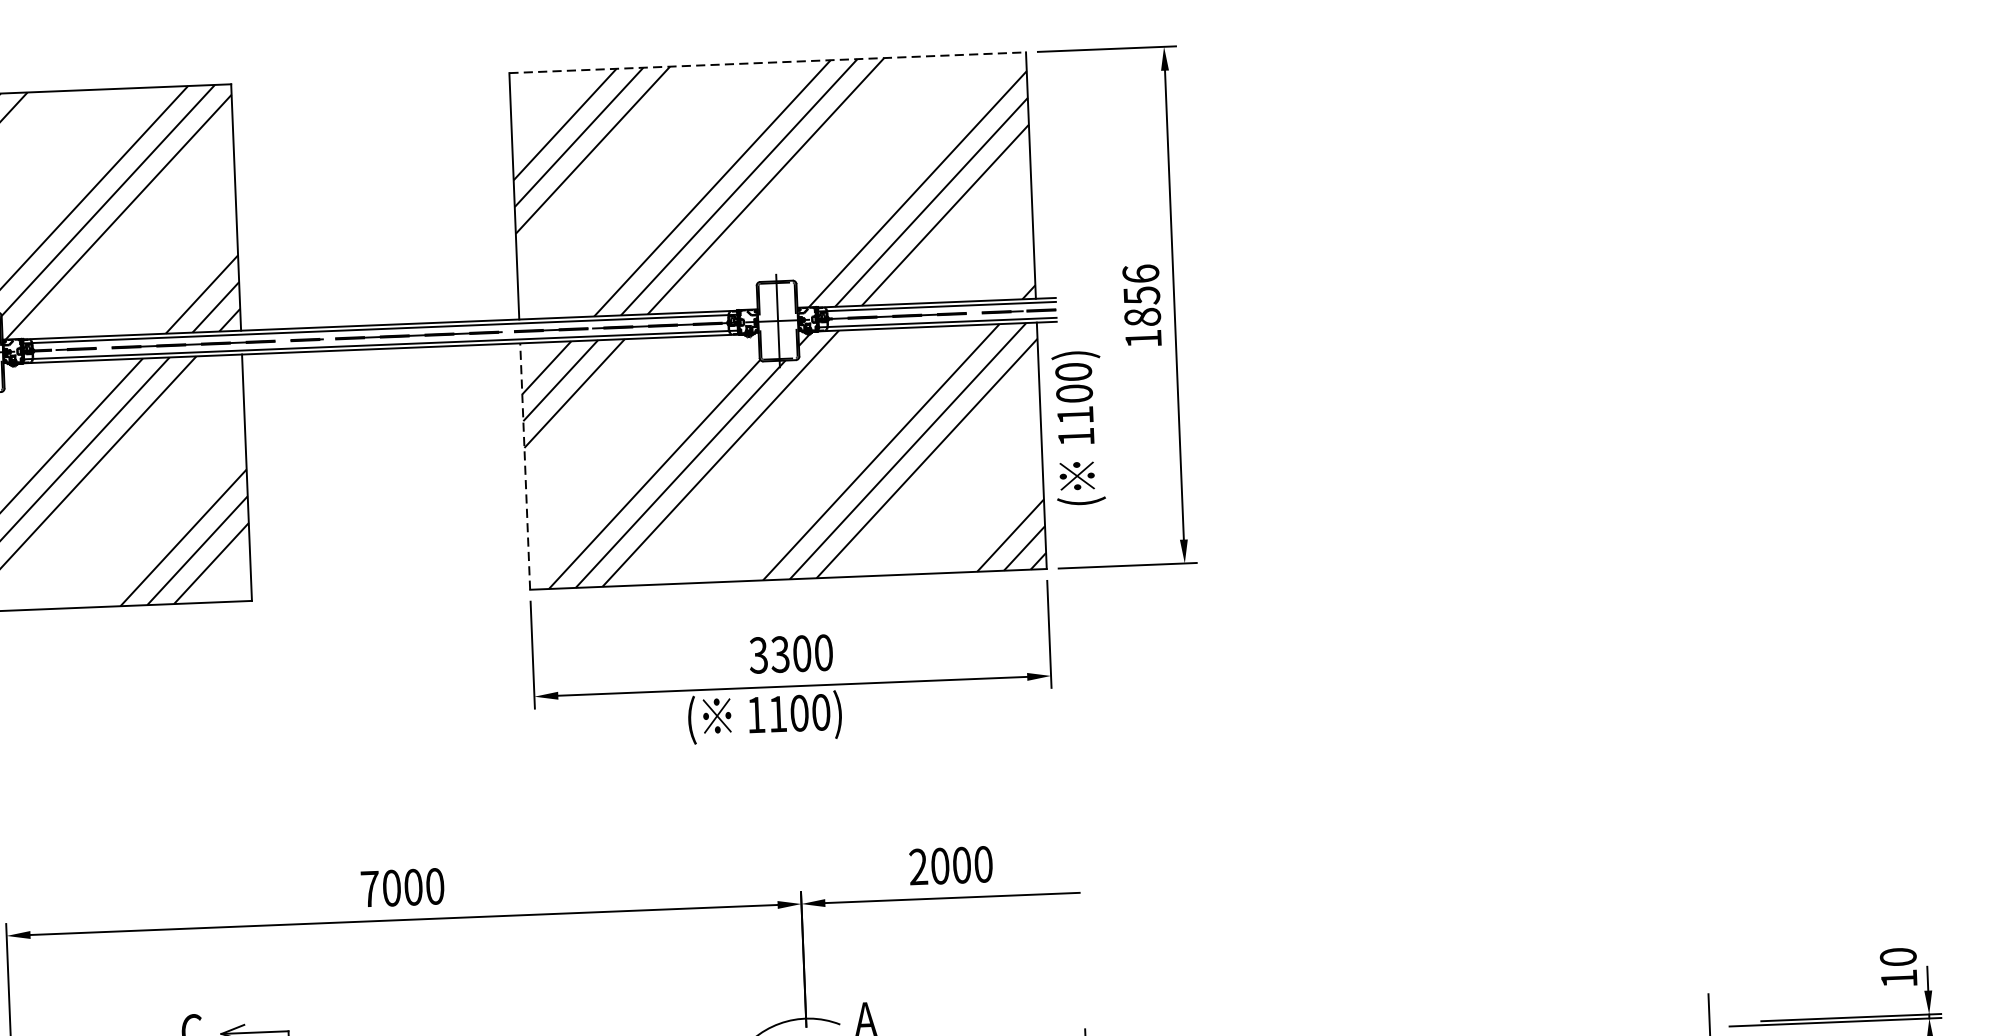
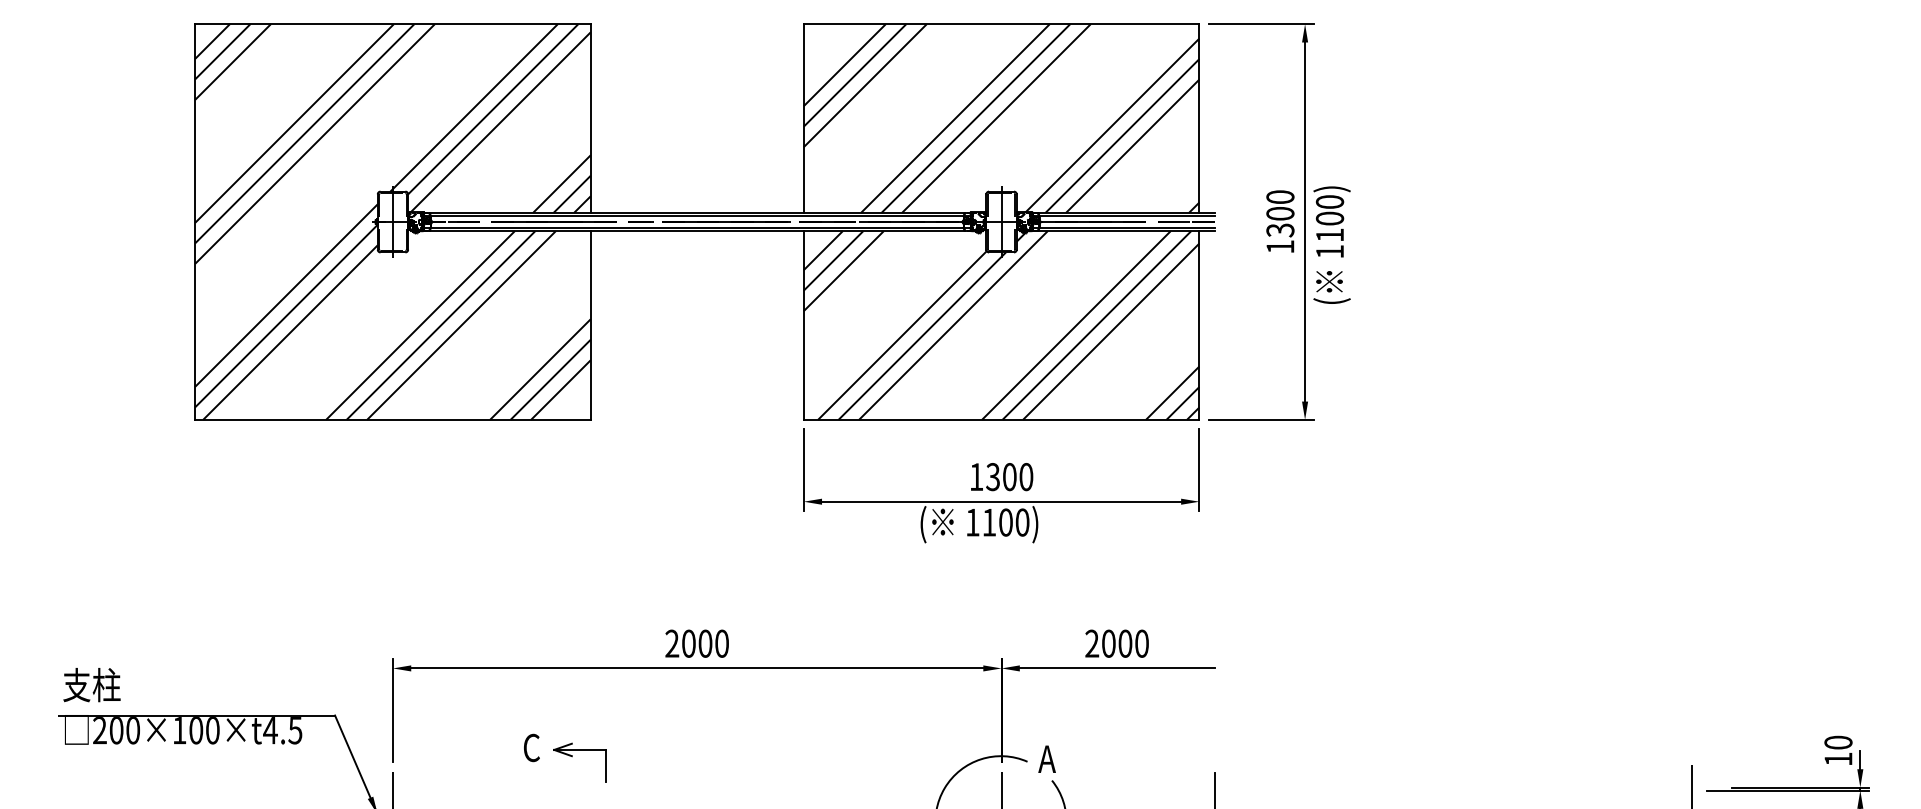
line: (767, 63) -> (1001, 24), dashed -> solid
text: (1141, 295) -> (1280, 213), 1856 -> 1300
text: (1077, 427) -> (1331, 244), moved
line: (524, 466) -> (803, 325), dashed -> solid
text: (758, 656) -> (976, 477), 3300 -> 1300
text: (370, 888) -> (672, 643), 7000 -> 2000

